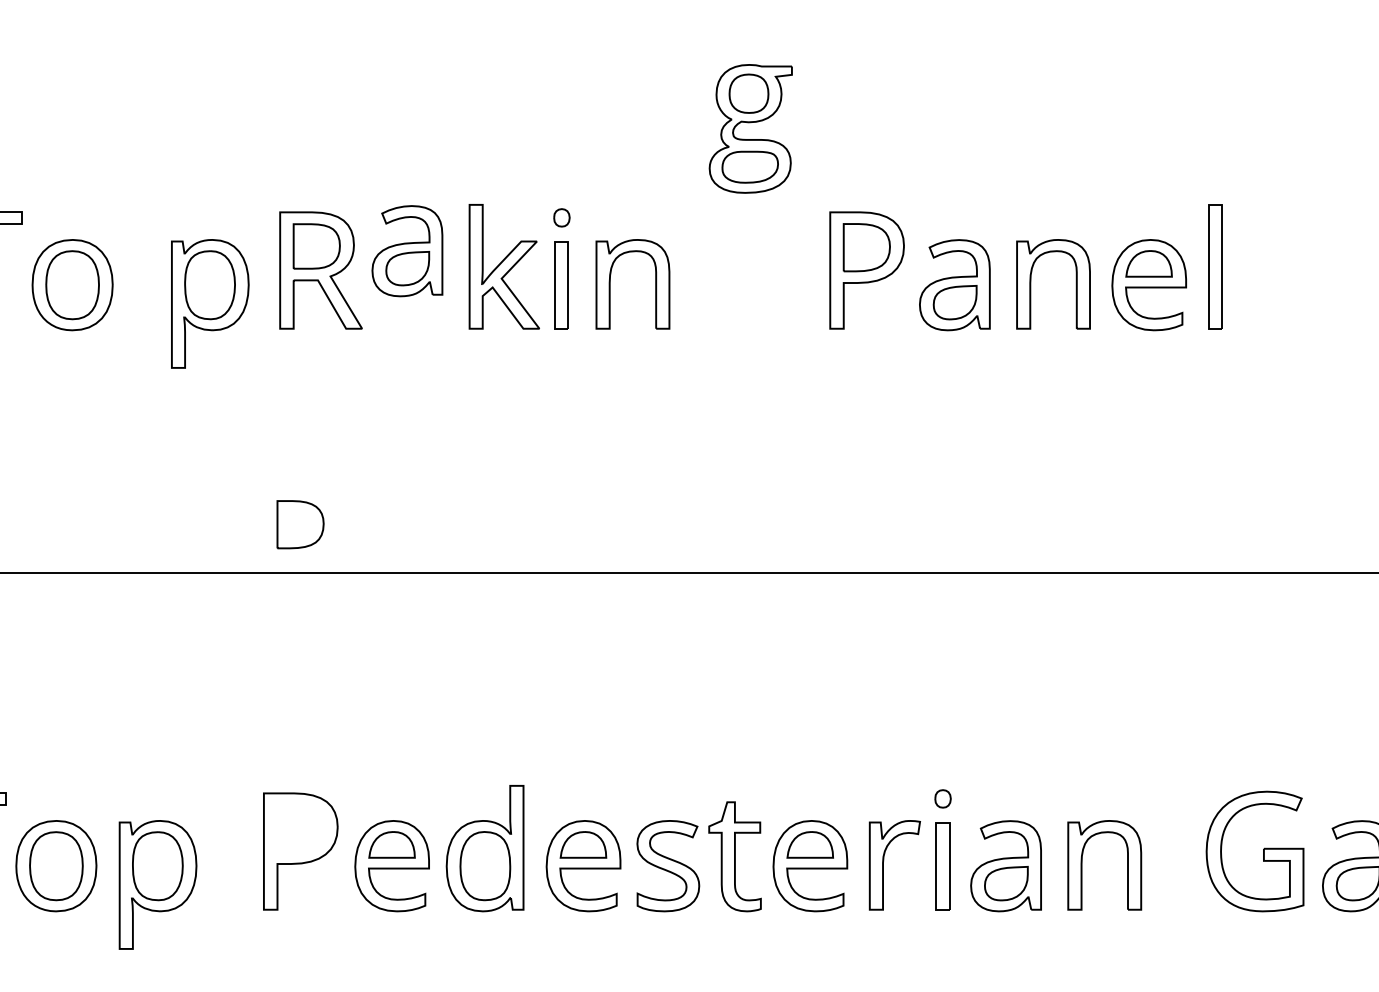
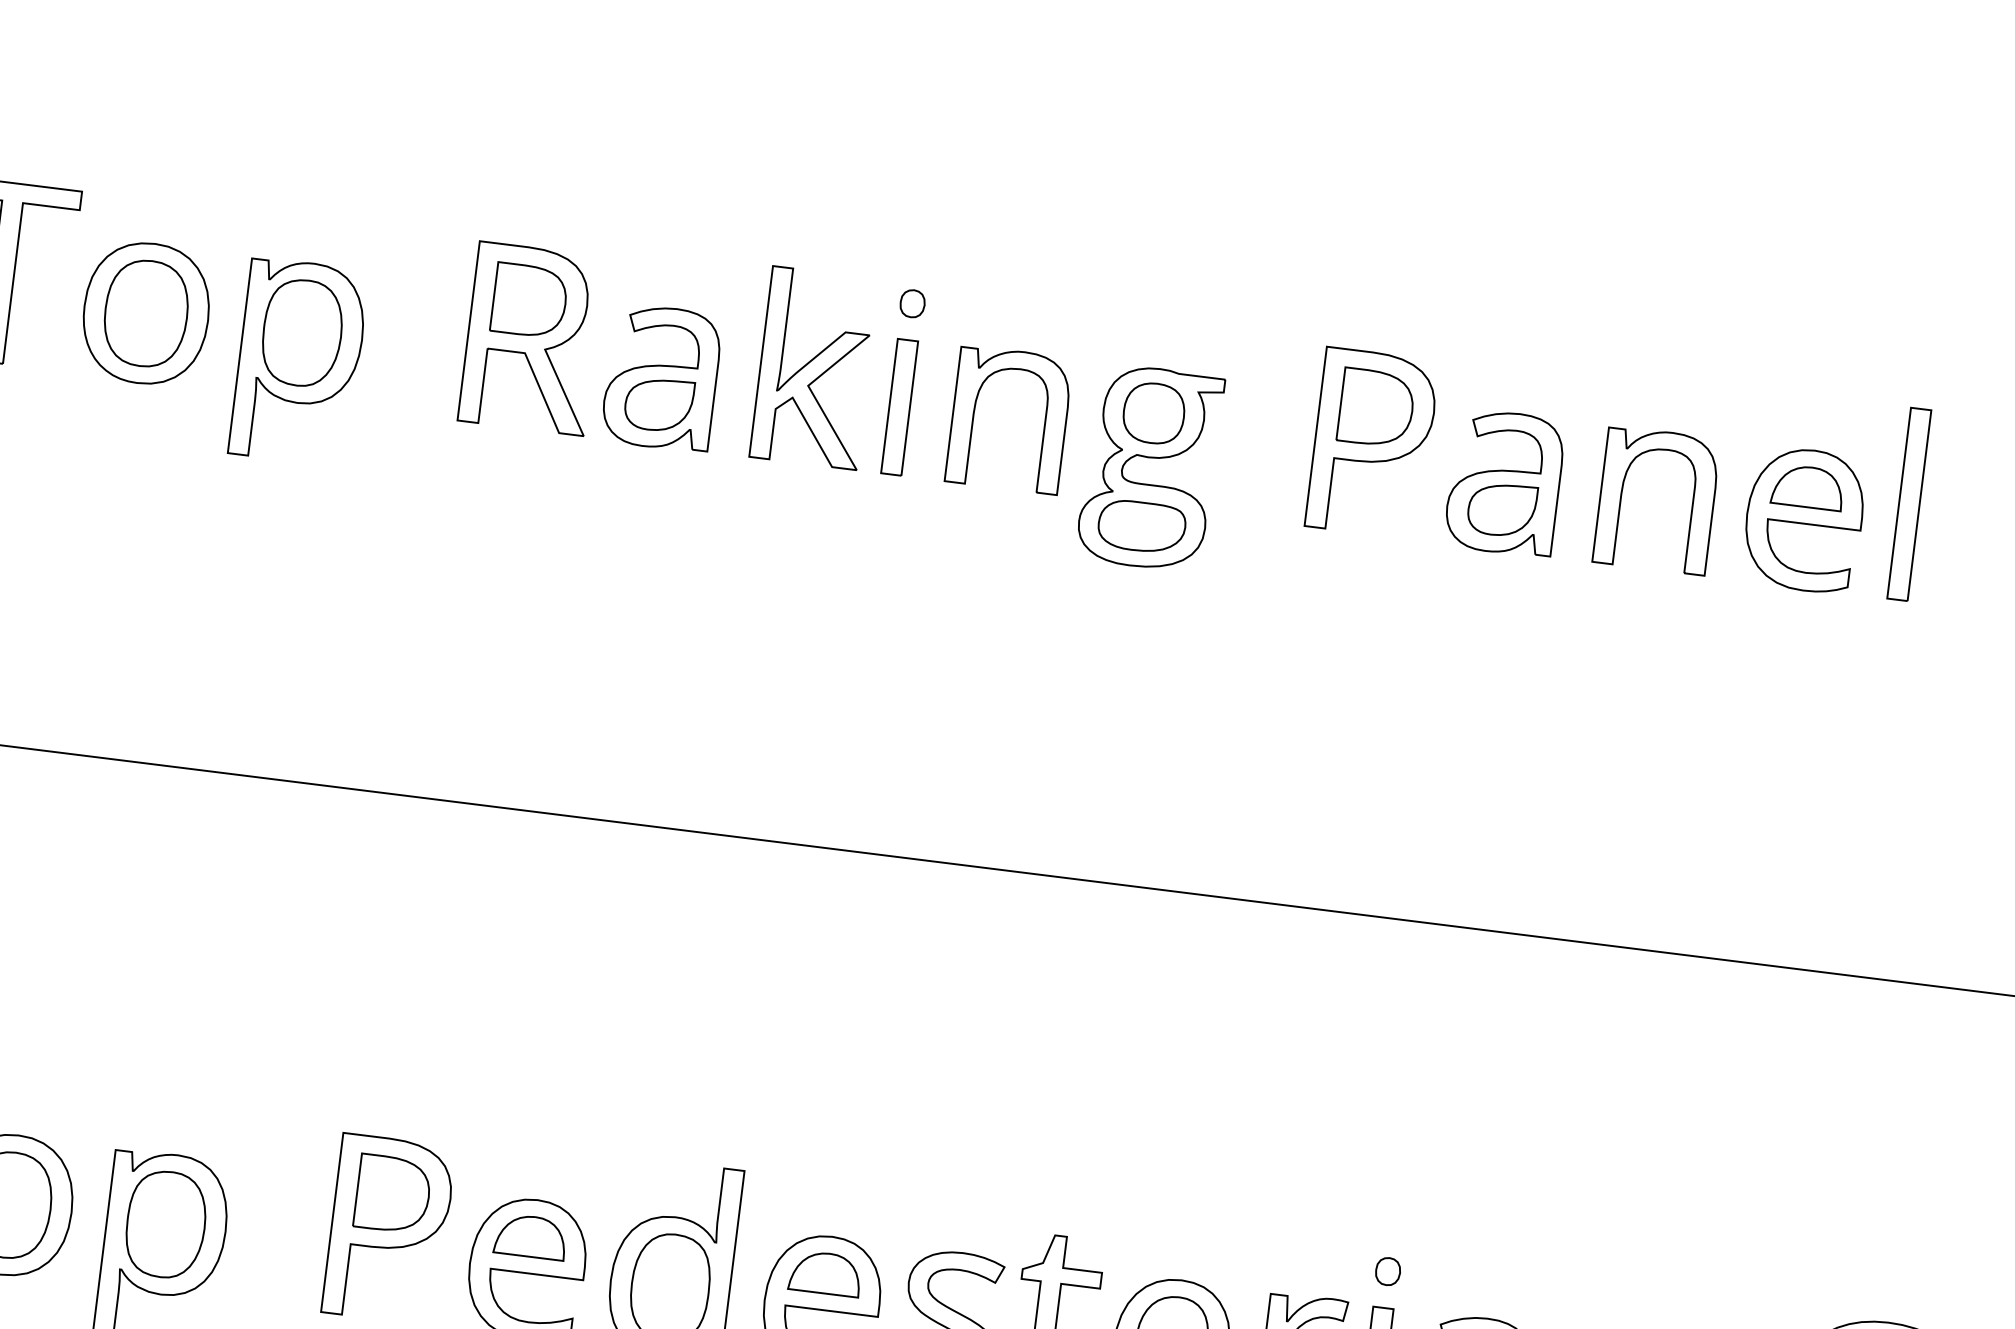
part: (750, 128) -> (1149, 467), moved
part: (407, 251) -> (661, 378), moved
part: (210, 303) -> (299, 361), moved
part: (300, 524) -> (392, 1193), moved

